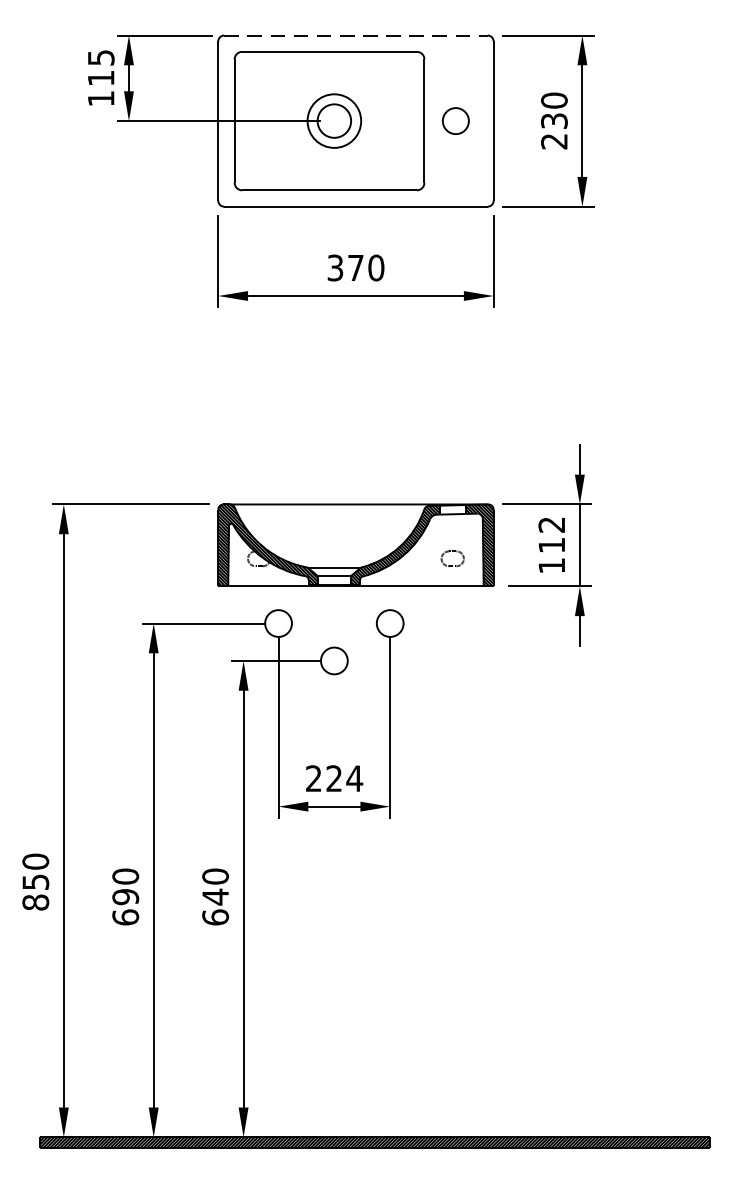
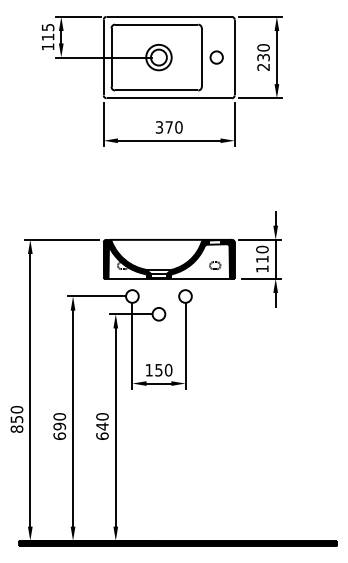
line: (356, 34) -> (169, 16), dashed -> solid
text: (552, 524) -> (262, 249), 112 -> 110
text: (333, 777) -> (158, 369), 224 -> 150

